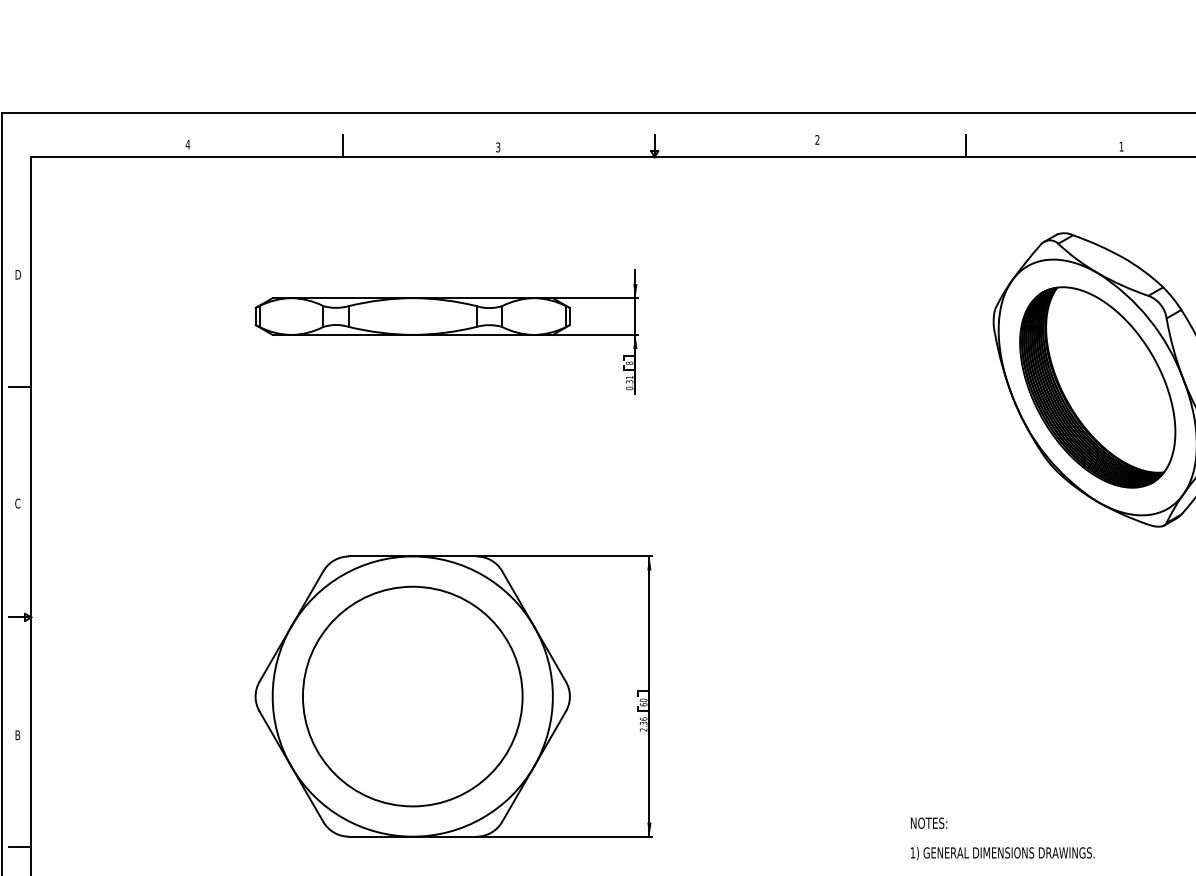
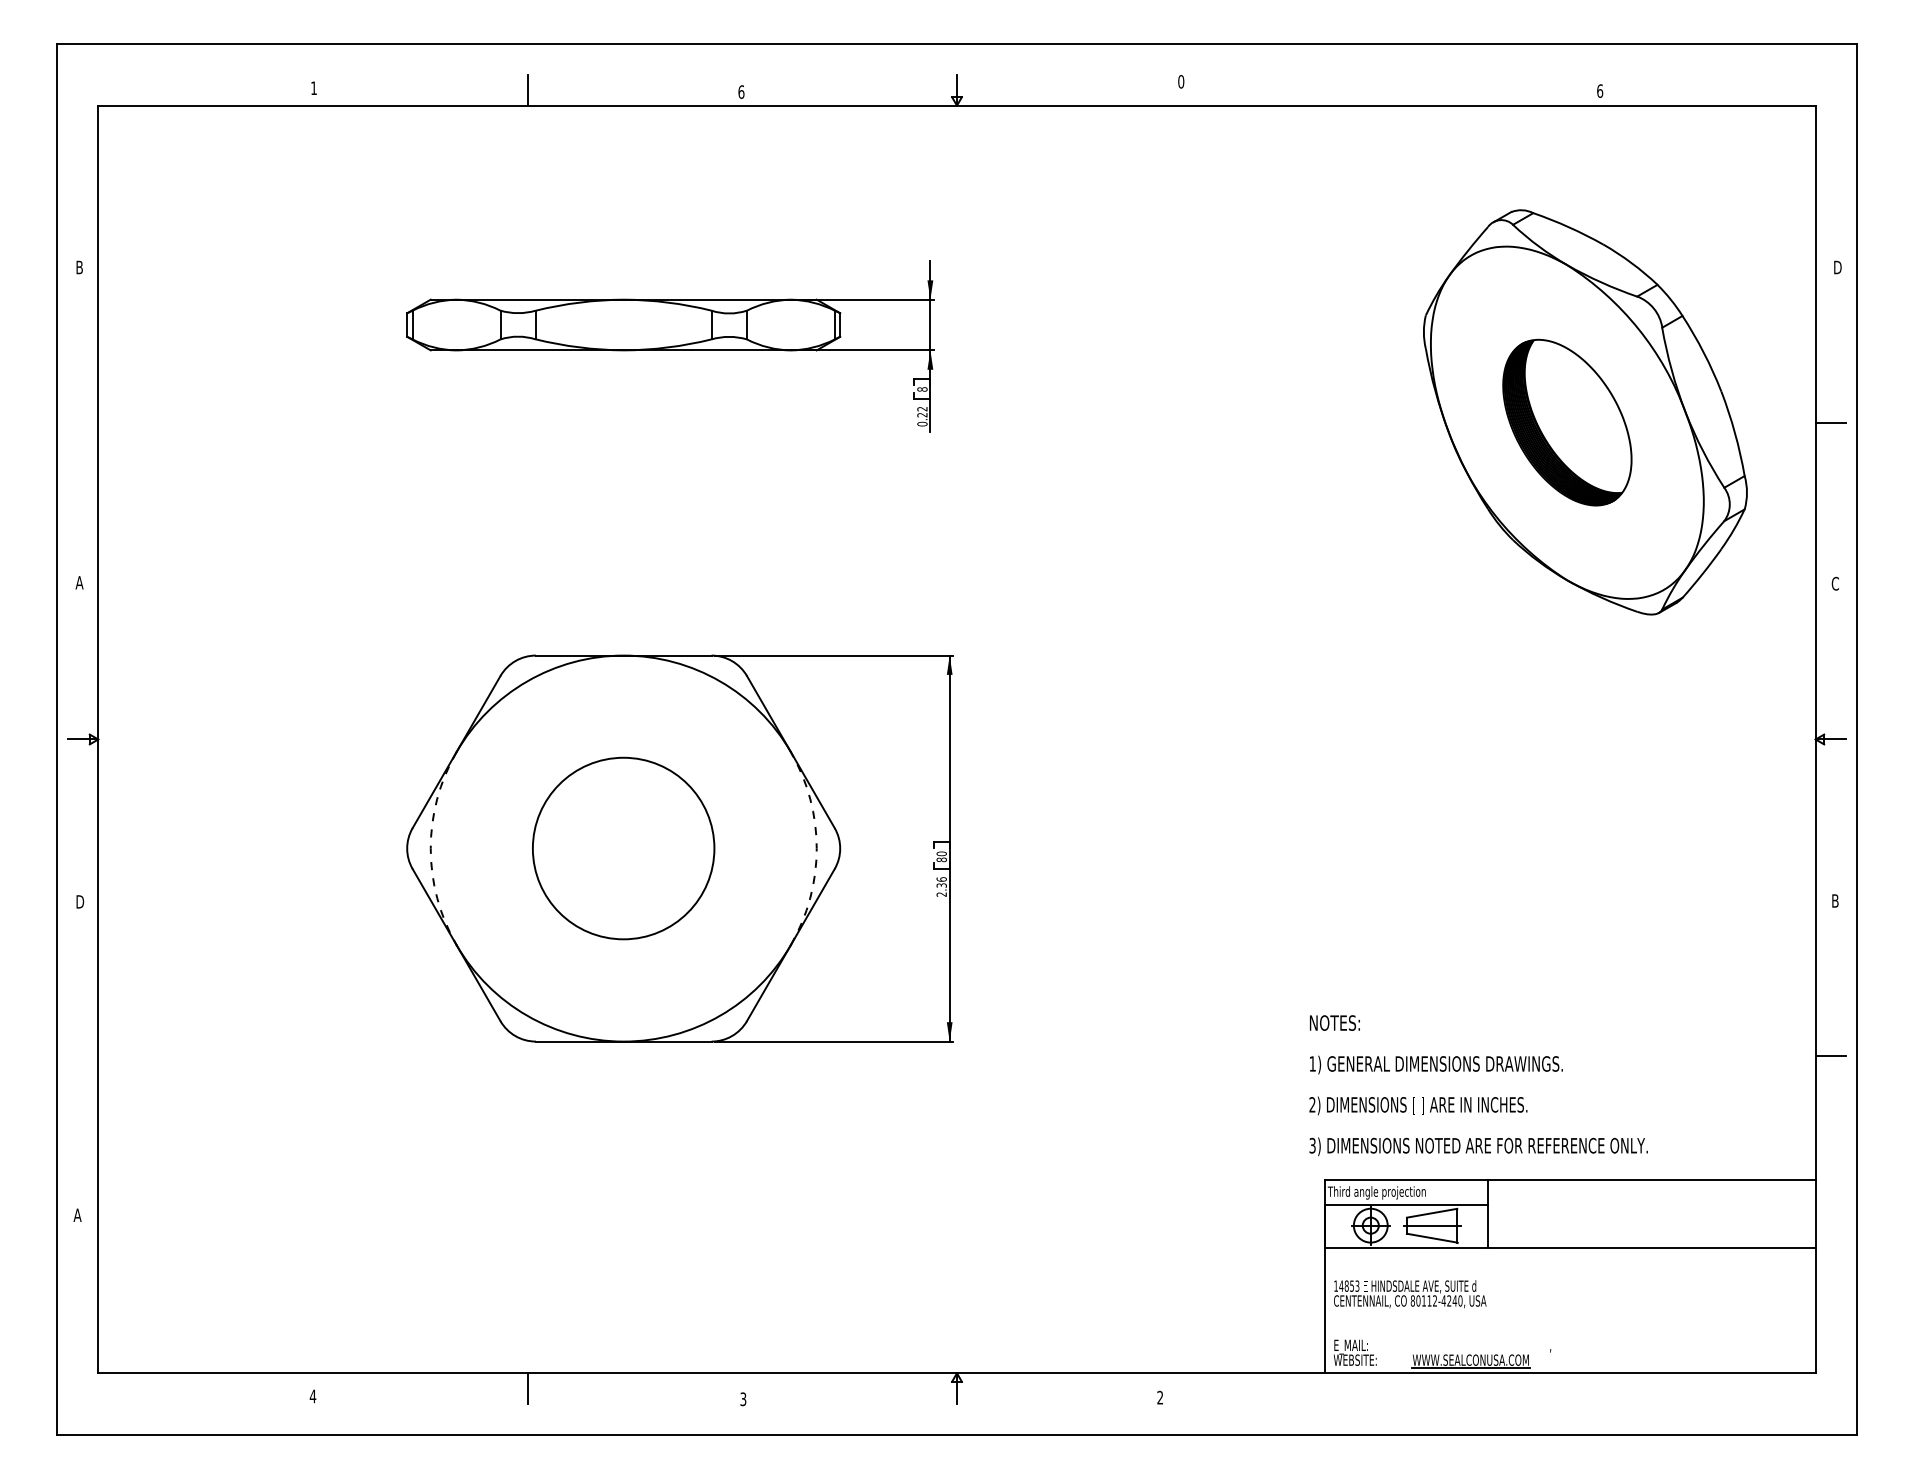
text: (817, 139) -> (1181, 81), 2 -> 0
text: (187, 144) -> (313, 87), 4 -> 1
line: (966, 146) -> (1386, 90), removed
text: (1121, 146) -> (1600, 90), 1 -> 6
text: (498, 147) -> (741, 91), 3 -> 6
text: (18, 274) -> (80, 267), D -> B
text: (629, 380) -> (922, 412), 0.31 -> 0.22
line: (19, 387) -> (82, 422), removed
part: (1097, 387) -> (1567, 422), size x0.6
text: (17, 503) -> (79, 582), C -> A
arc: (272, 696) -> (430, 848), solid -> dashed
circle: (412, 696) -> (623, 848), size x0.6
arc: (552, 696) -> (816, 848), solid -> dashed
text: (643, 704) -> (941, 859), 60 -> 80
text: (18, 735) -> (80, 902), B -> D
line: (19, 847) -> (82, 1056), removed

